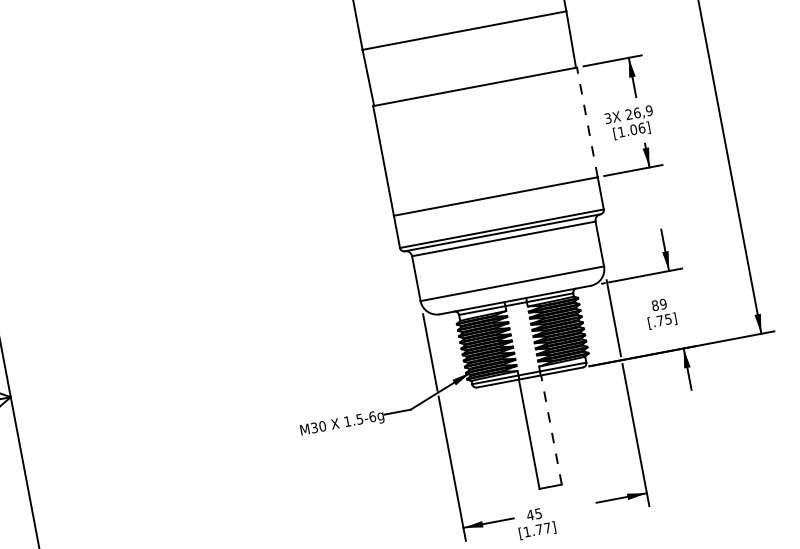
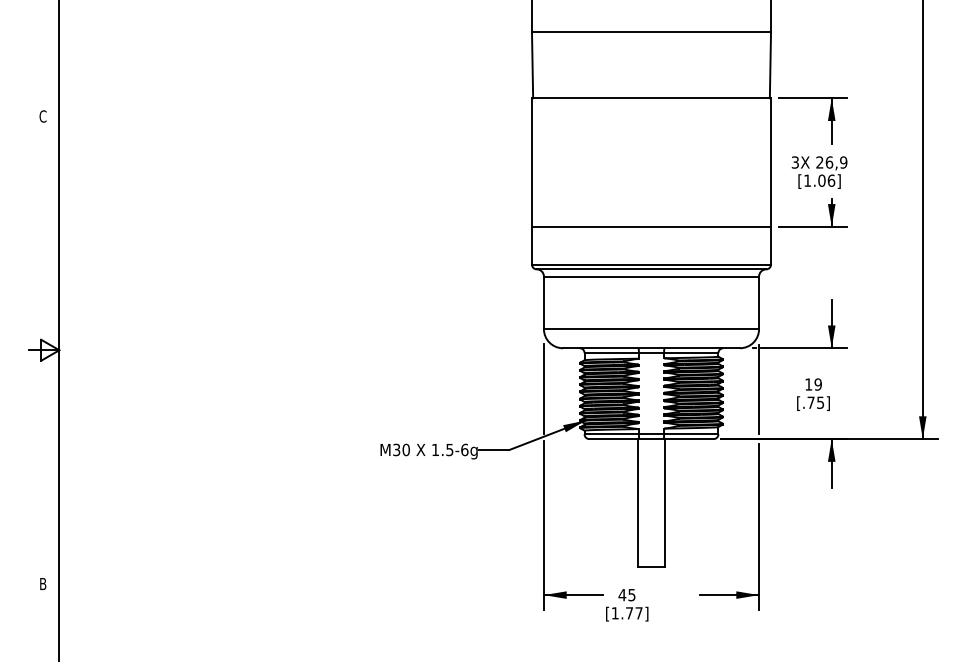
line: (587, 122) -> (771, 162), dashed -> solid
text: (655, 305) -> (808, 384), 89 -> 19
line: (551, 429) -> (664, 502), dashed -> solid

